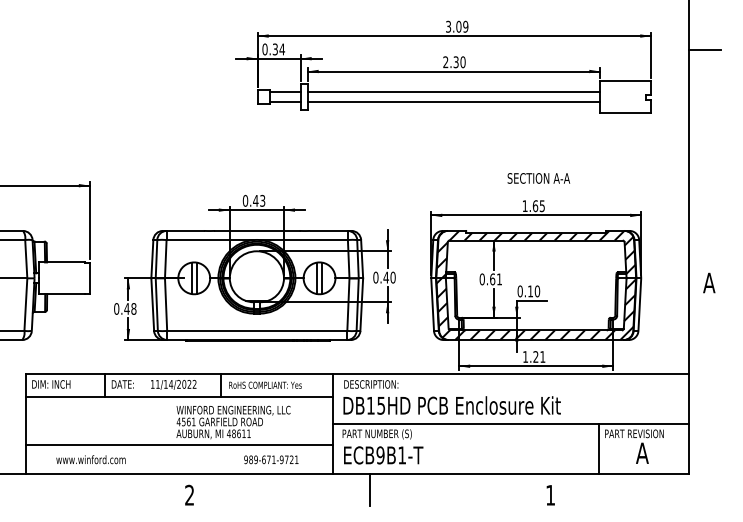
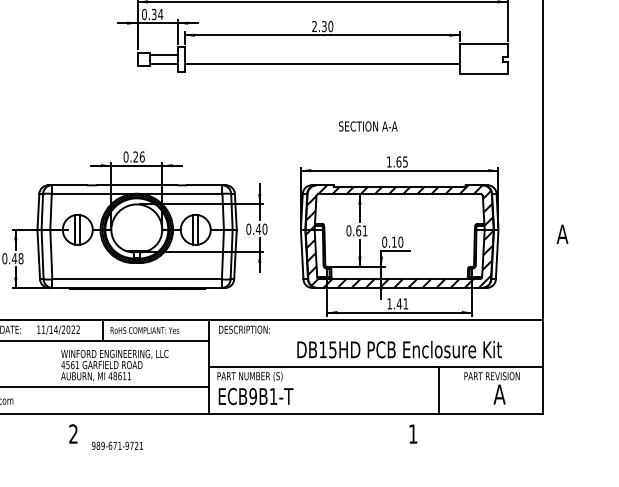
line: (704, 49) -> (558, 14), removed
line: (453, 92) -> (321, 55), removed
text: (538, 178) -> (367, 126), moved
text: (259, 200) -> (139, 156), 0.43 -> 0.26
text: (535, 356) -> (398, 303), 1.21 -> 1.41
text: (451, 405) -> (398, 349), moved
line: (598, 449) -> (438, 390), moved
text: (271, 459) -> (117, 445), moved
line: (370, 490) -> (243, 429), removed

